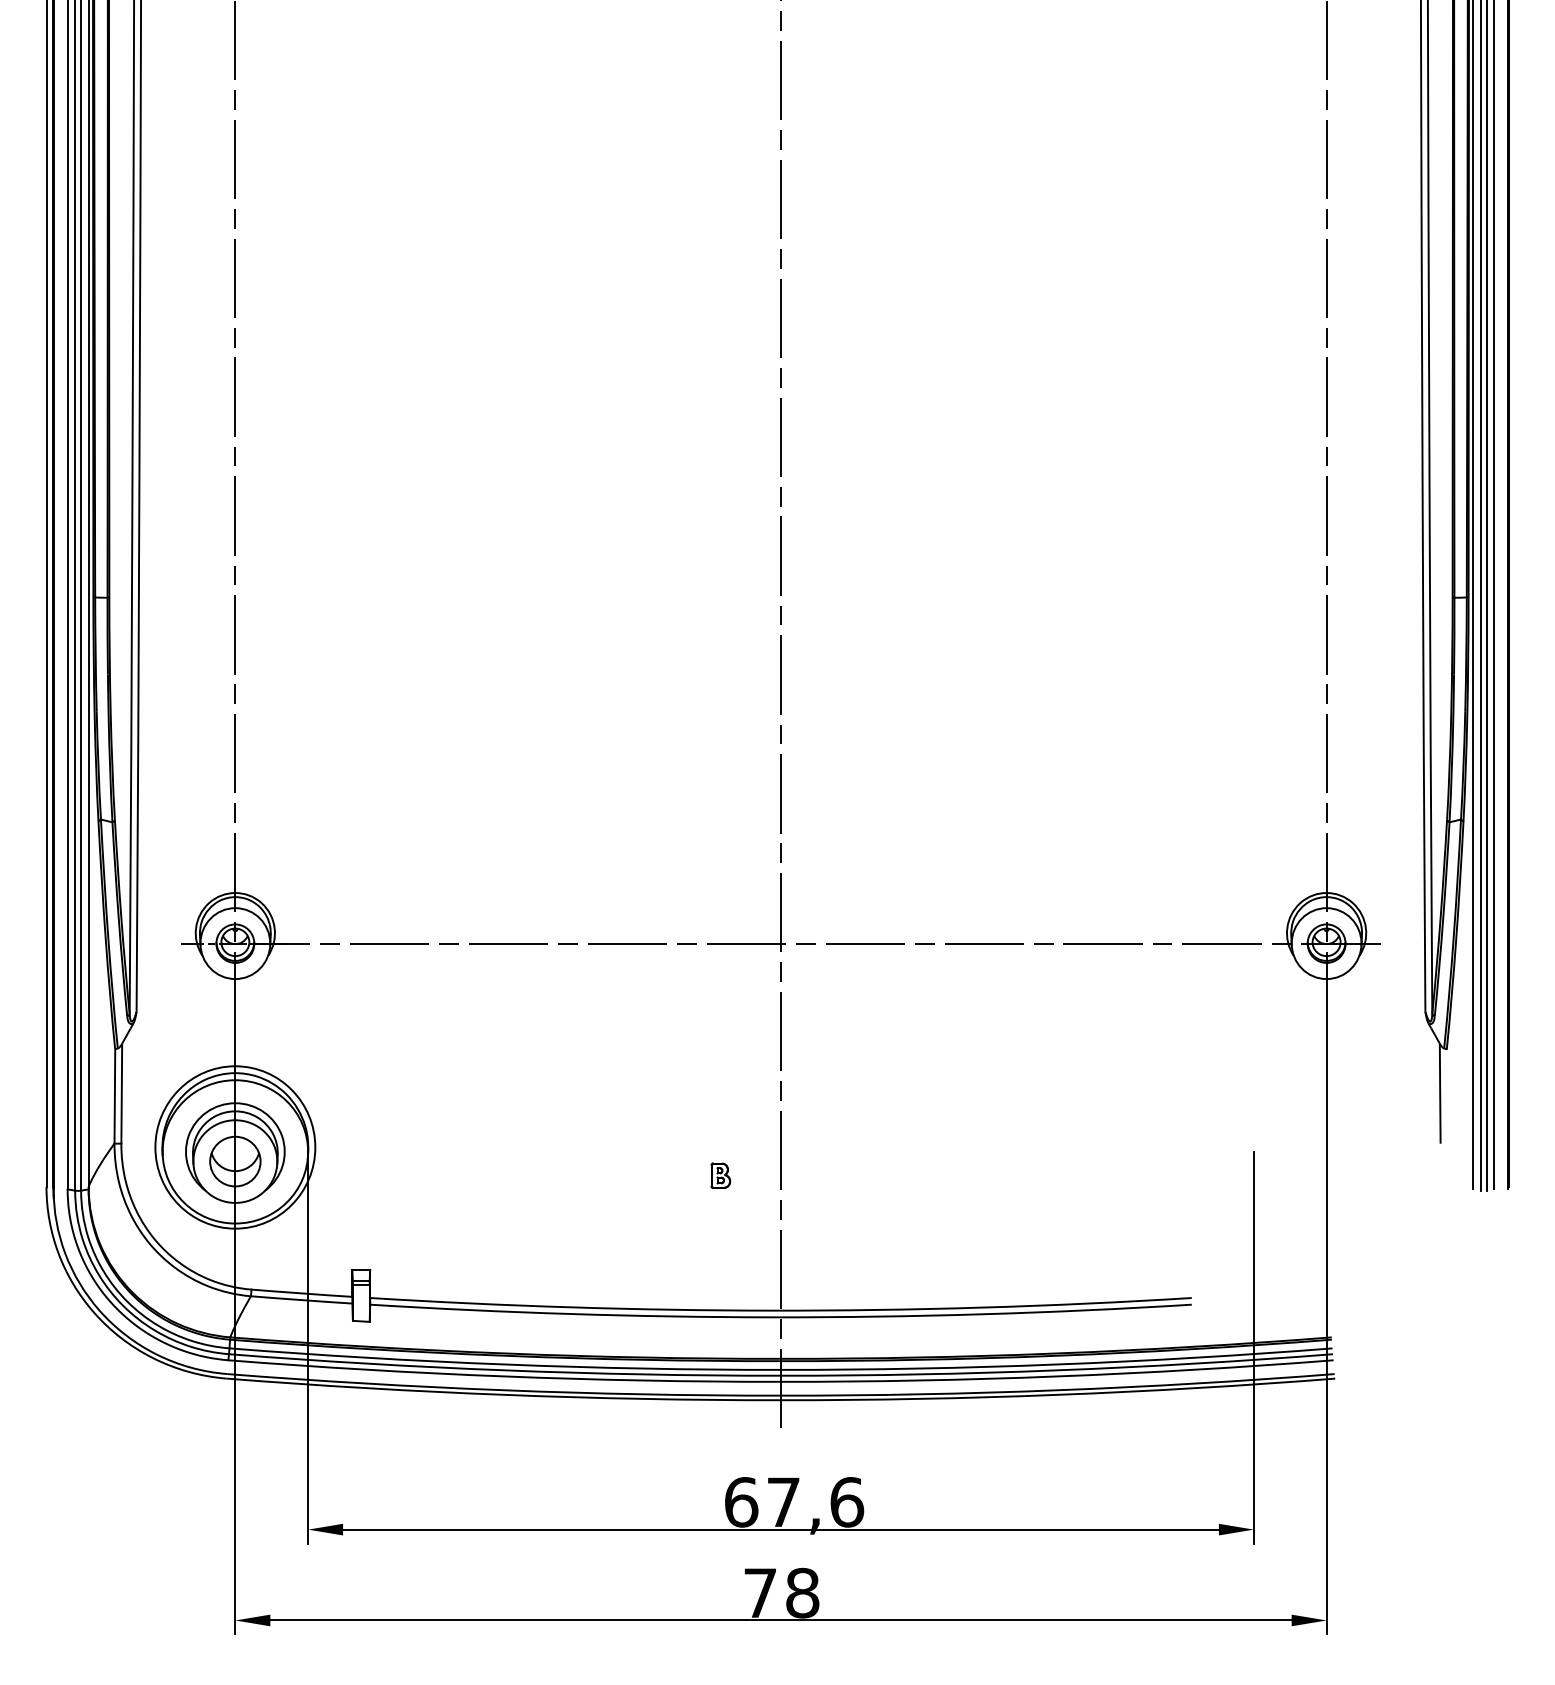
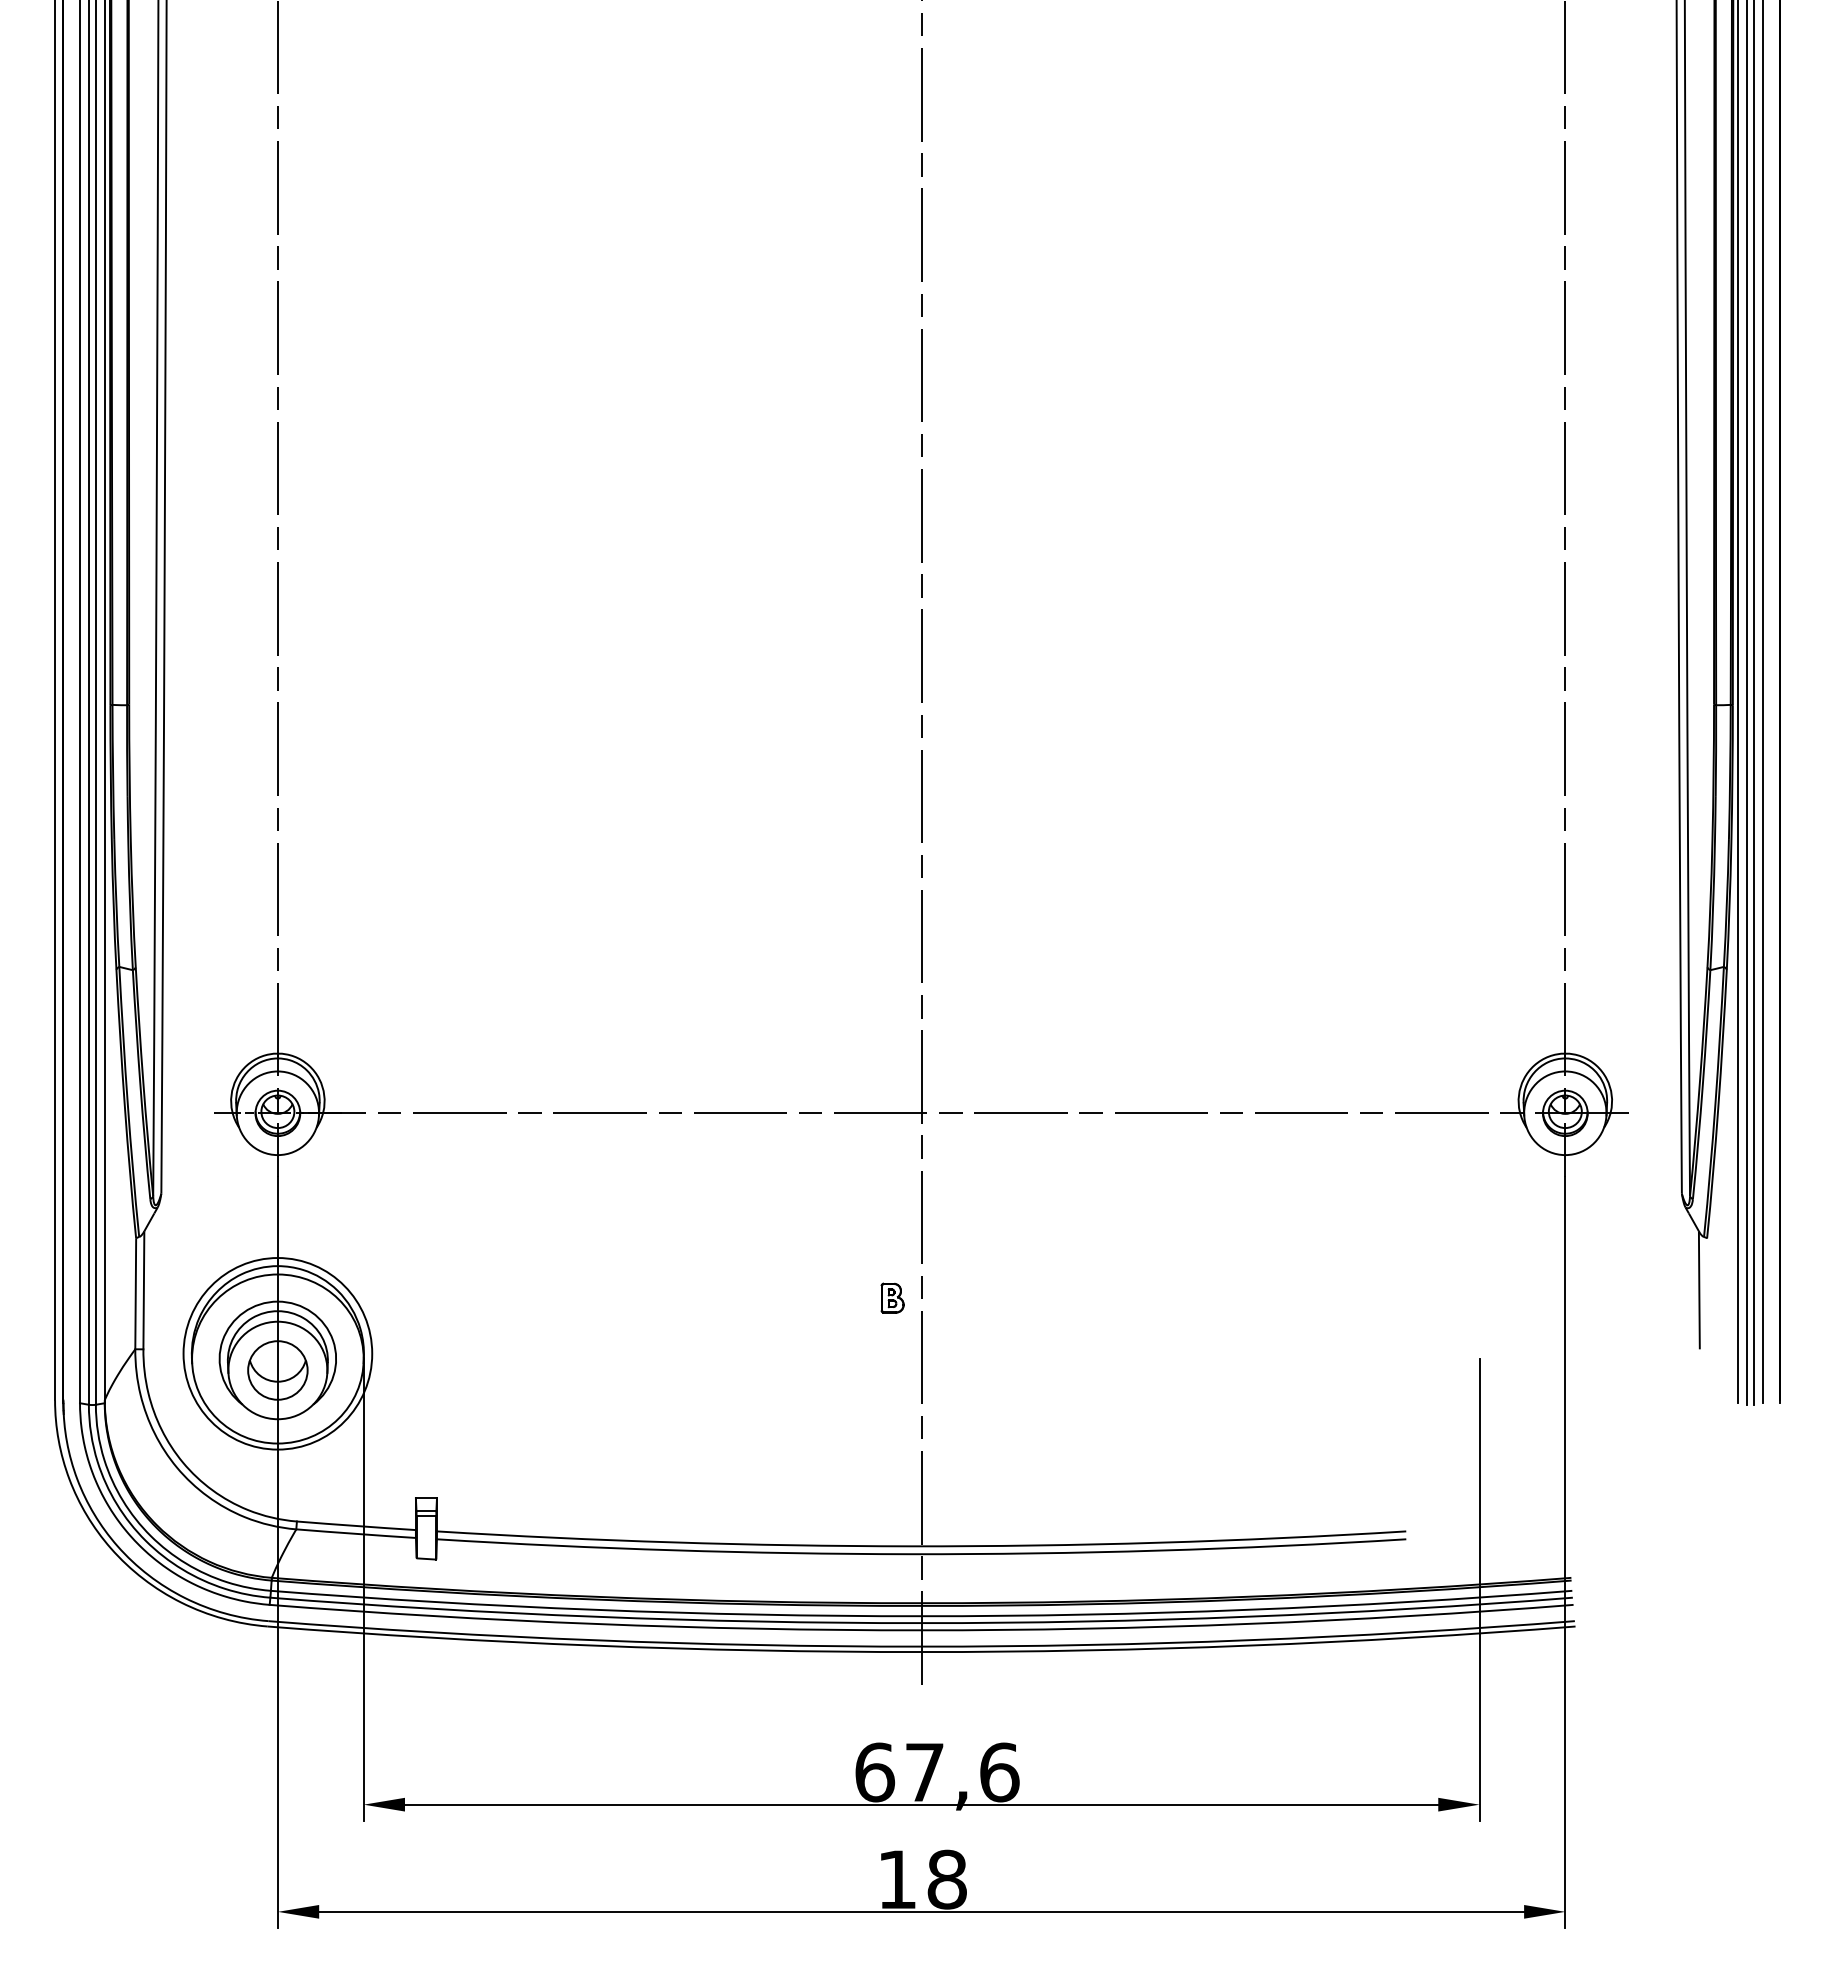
part: (720, 1175) -> (892, 1297), moved
text: (760, 1593) -> (897, 1879), 78 -> 18

